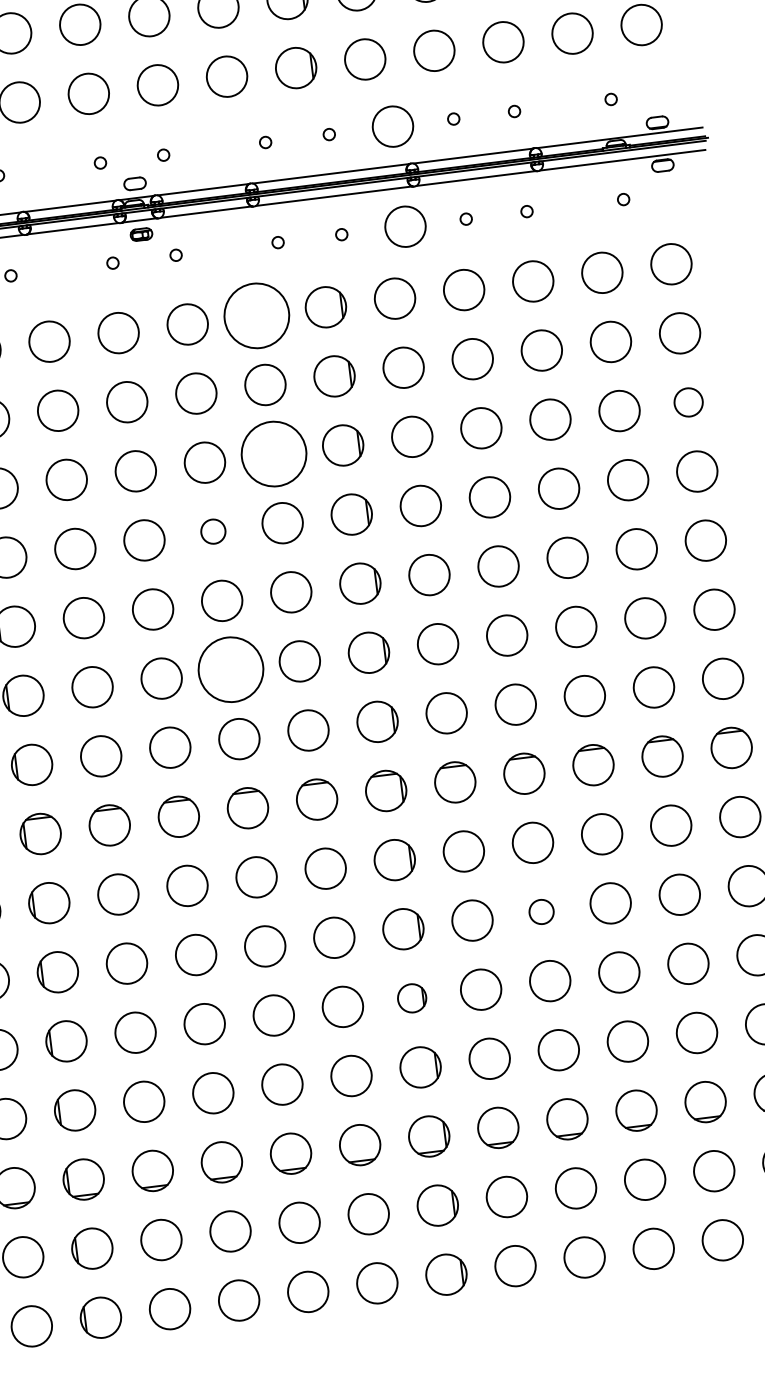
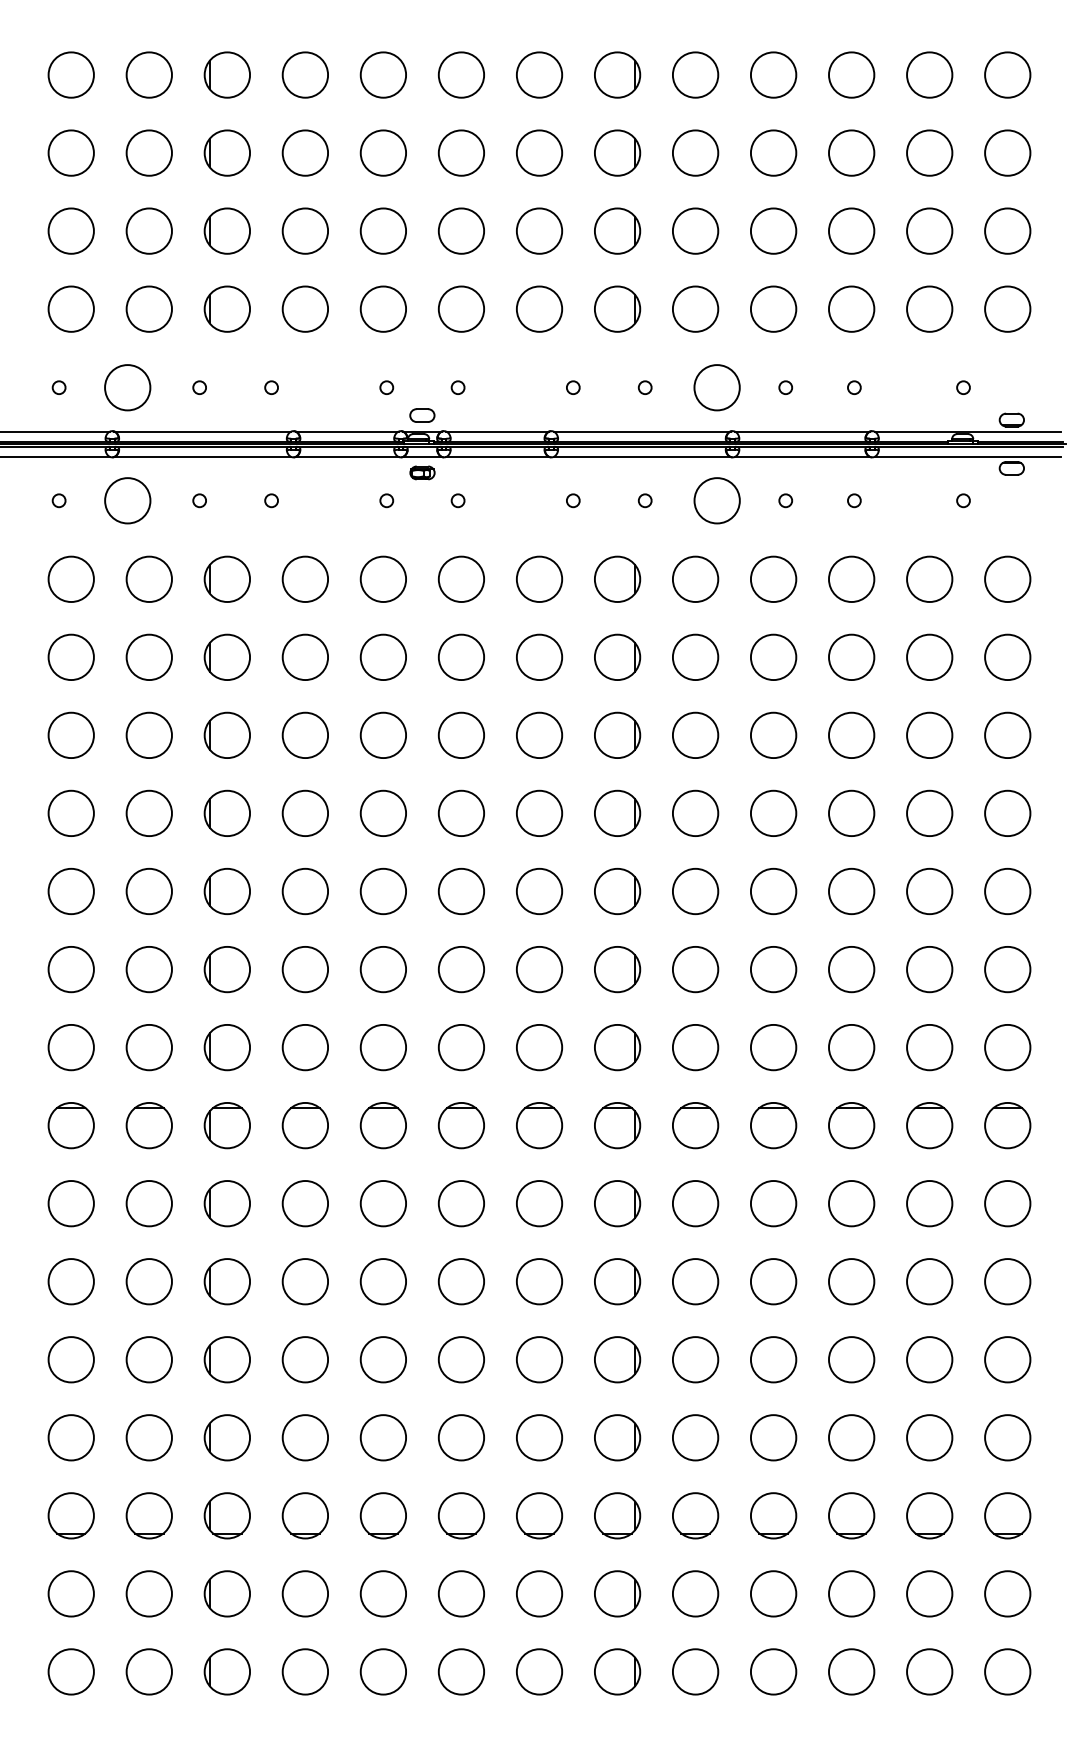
circle: (256, 316) -> (539, 579), size x0.62
circle: (688, 402) -> (1007, 735), size x1.43
circle: (274, 454) -> (539, 735), size x0.62
circle: (212, 531) -> (460, 812), size x1.67
circle: (229, 670) -> (460, 969), size x0.62
circle: (541, 911) -> (773, 1281), size x1.67
part: (411, 998) -> (617, 1359), size x1.43

